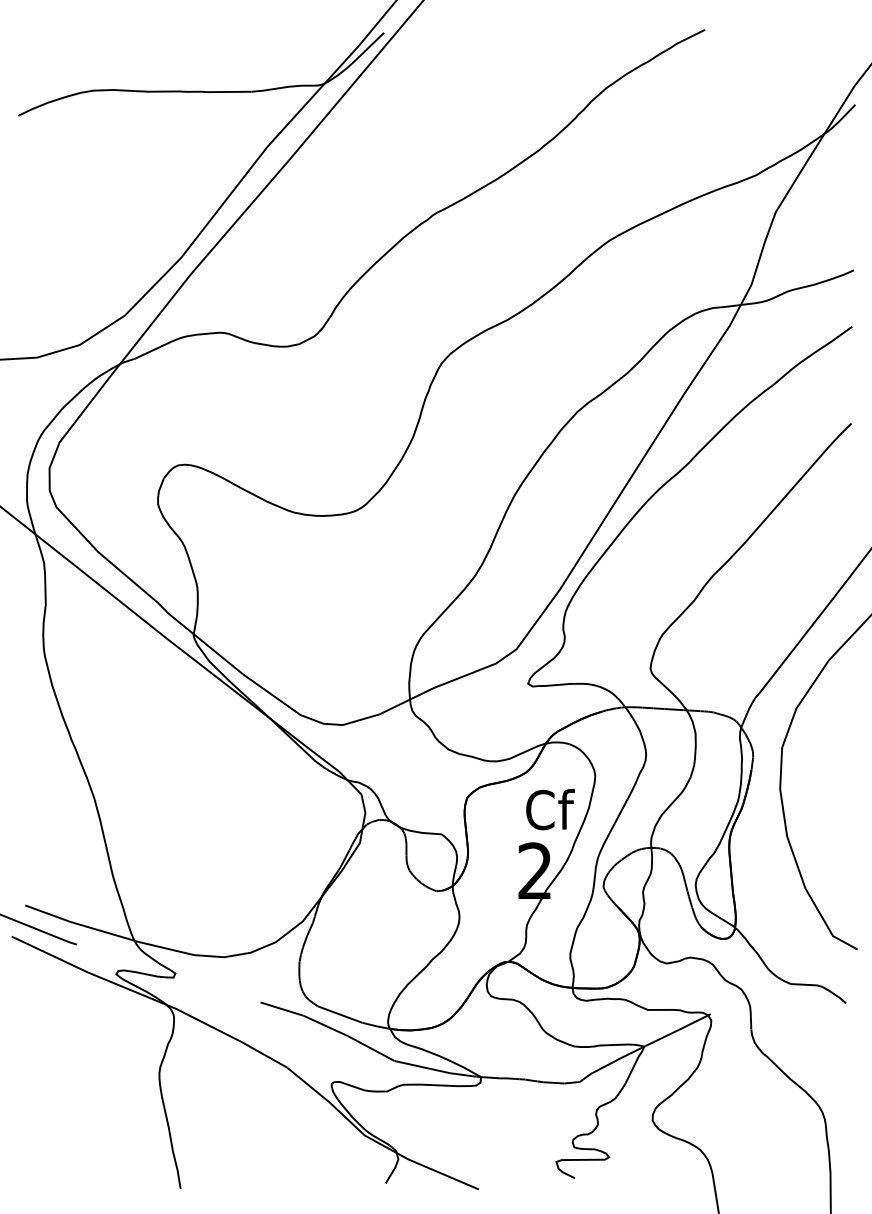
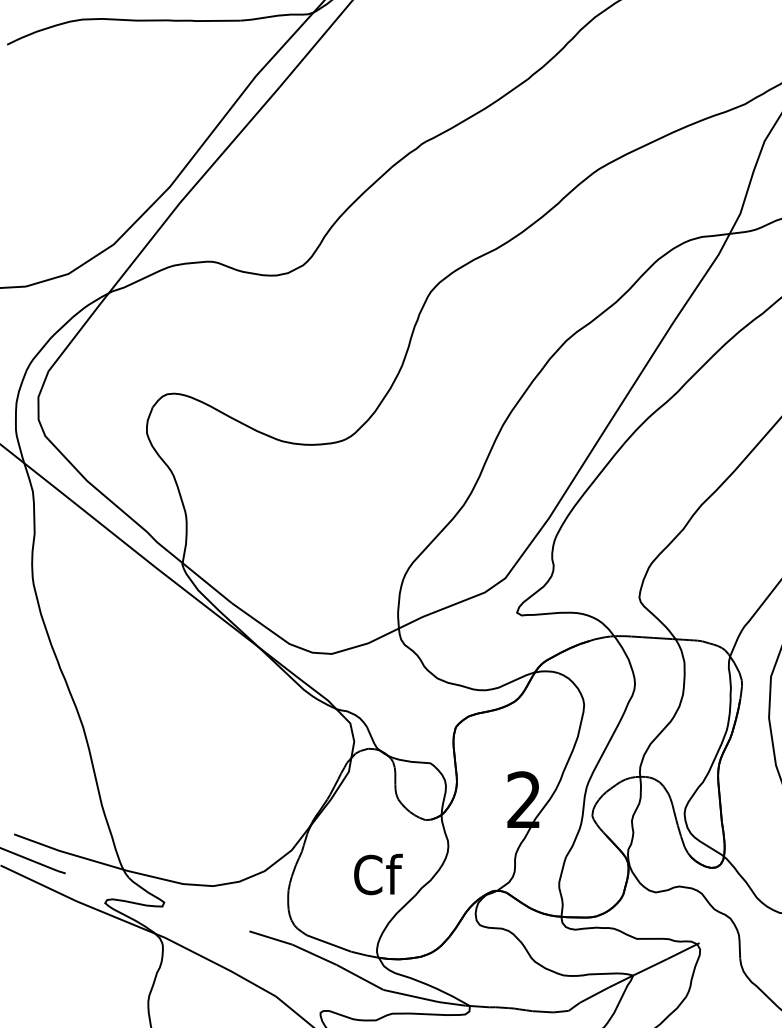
text: (550, 809) -> (378, 874), moved

